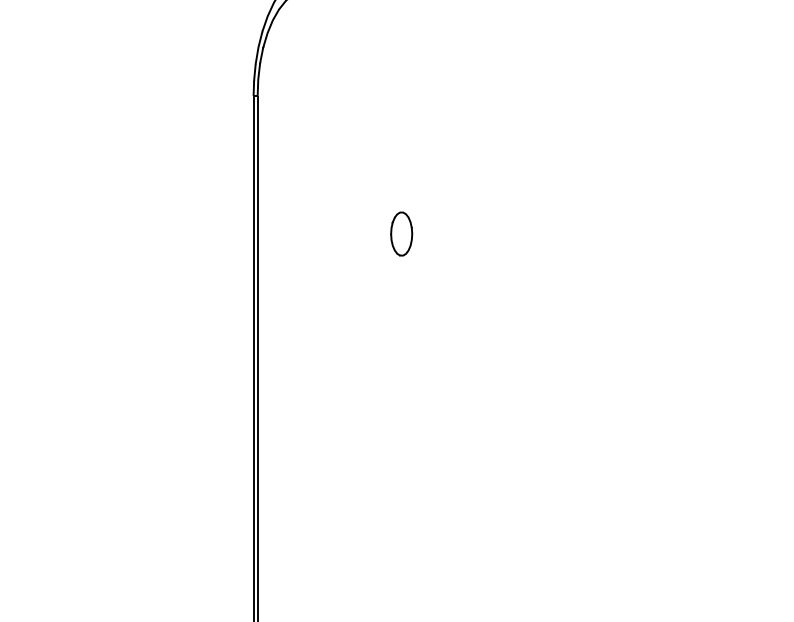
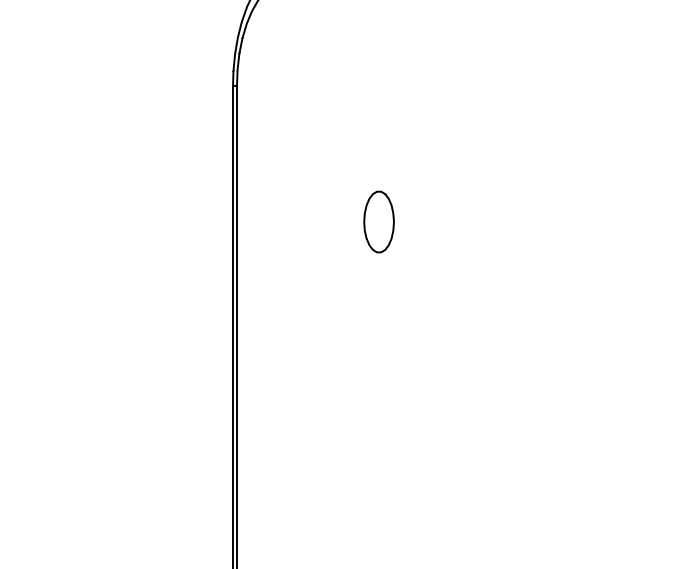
part: (401, 233) -> (378, 221), size x1.43

